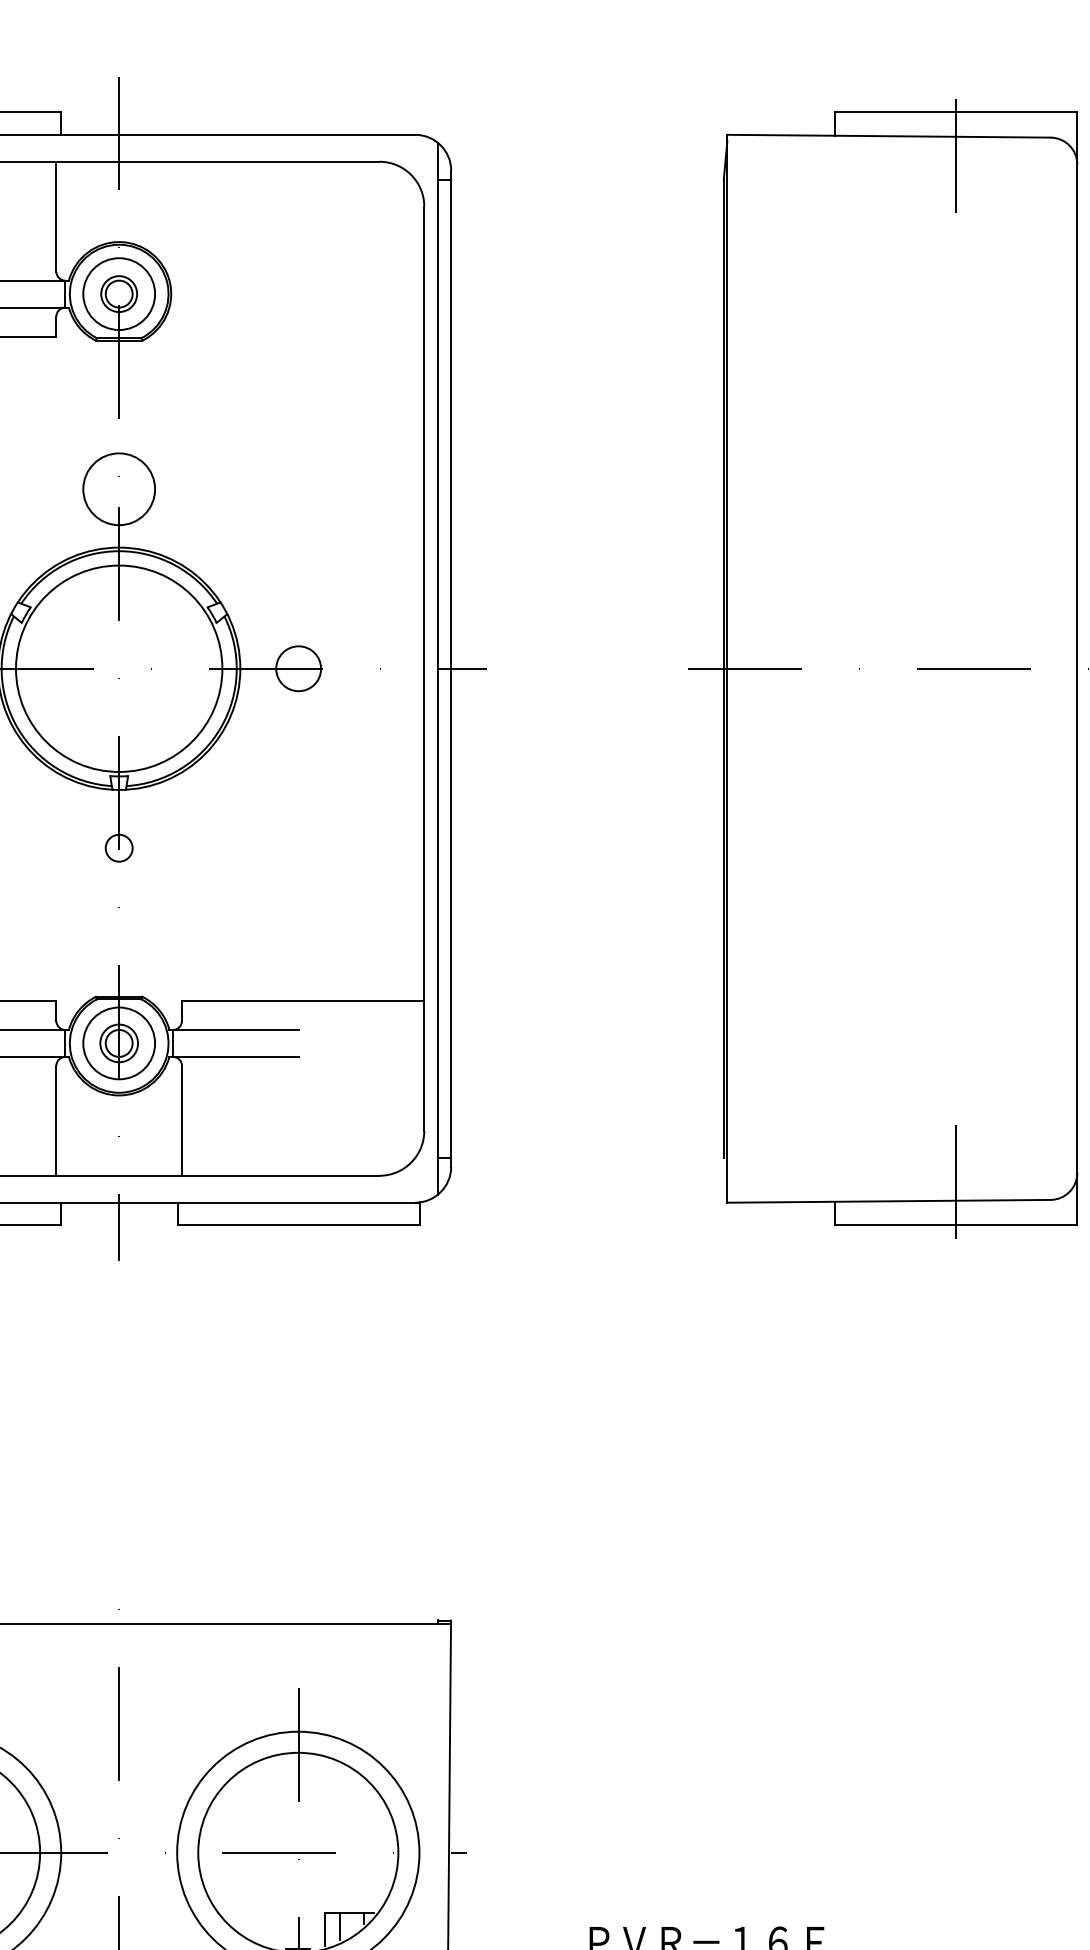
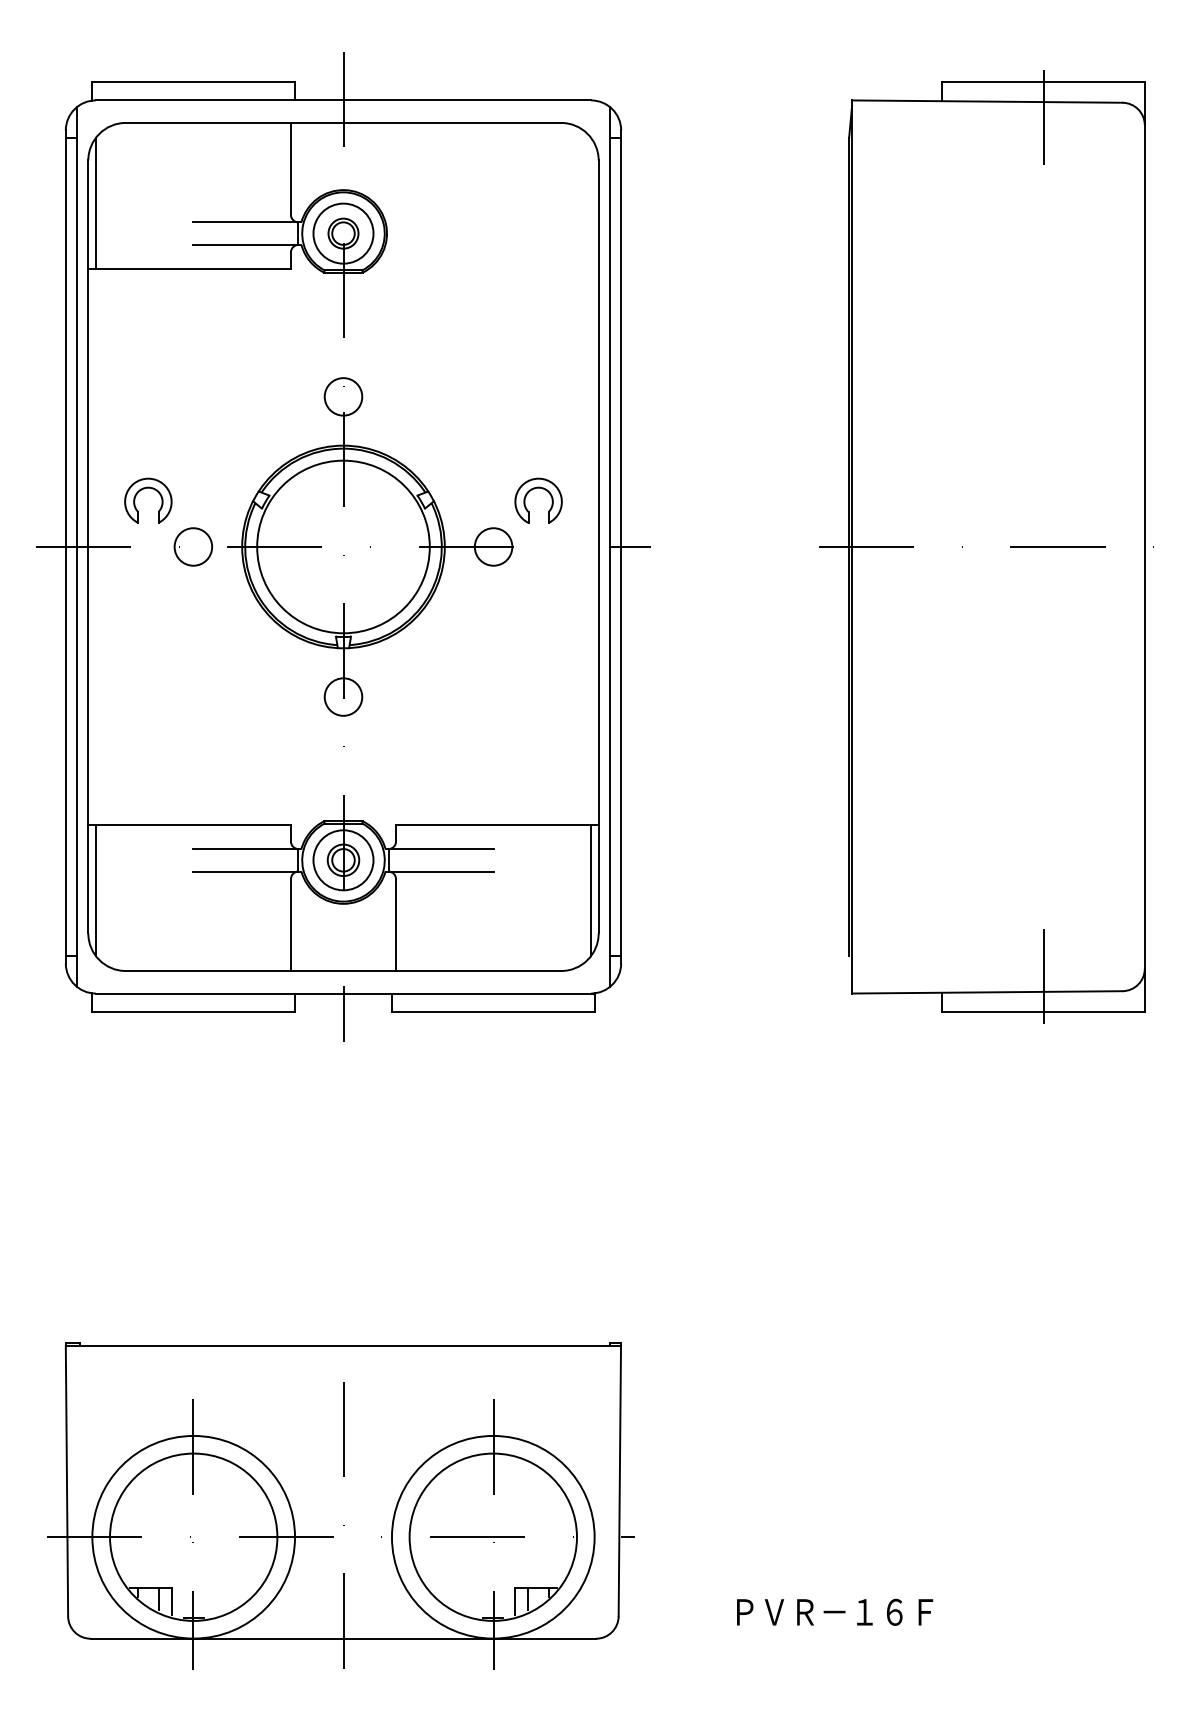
circle: (119, 488) -> (343, 396), size x0.62
part: (345, 601) -> (532, 490), added
circle: (119, 847) -> (343, 696), size x1.67
line: (415, 1079) -> (591, 890), added

